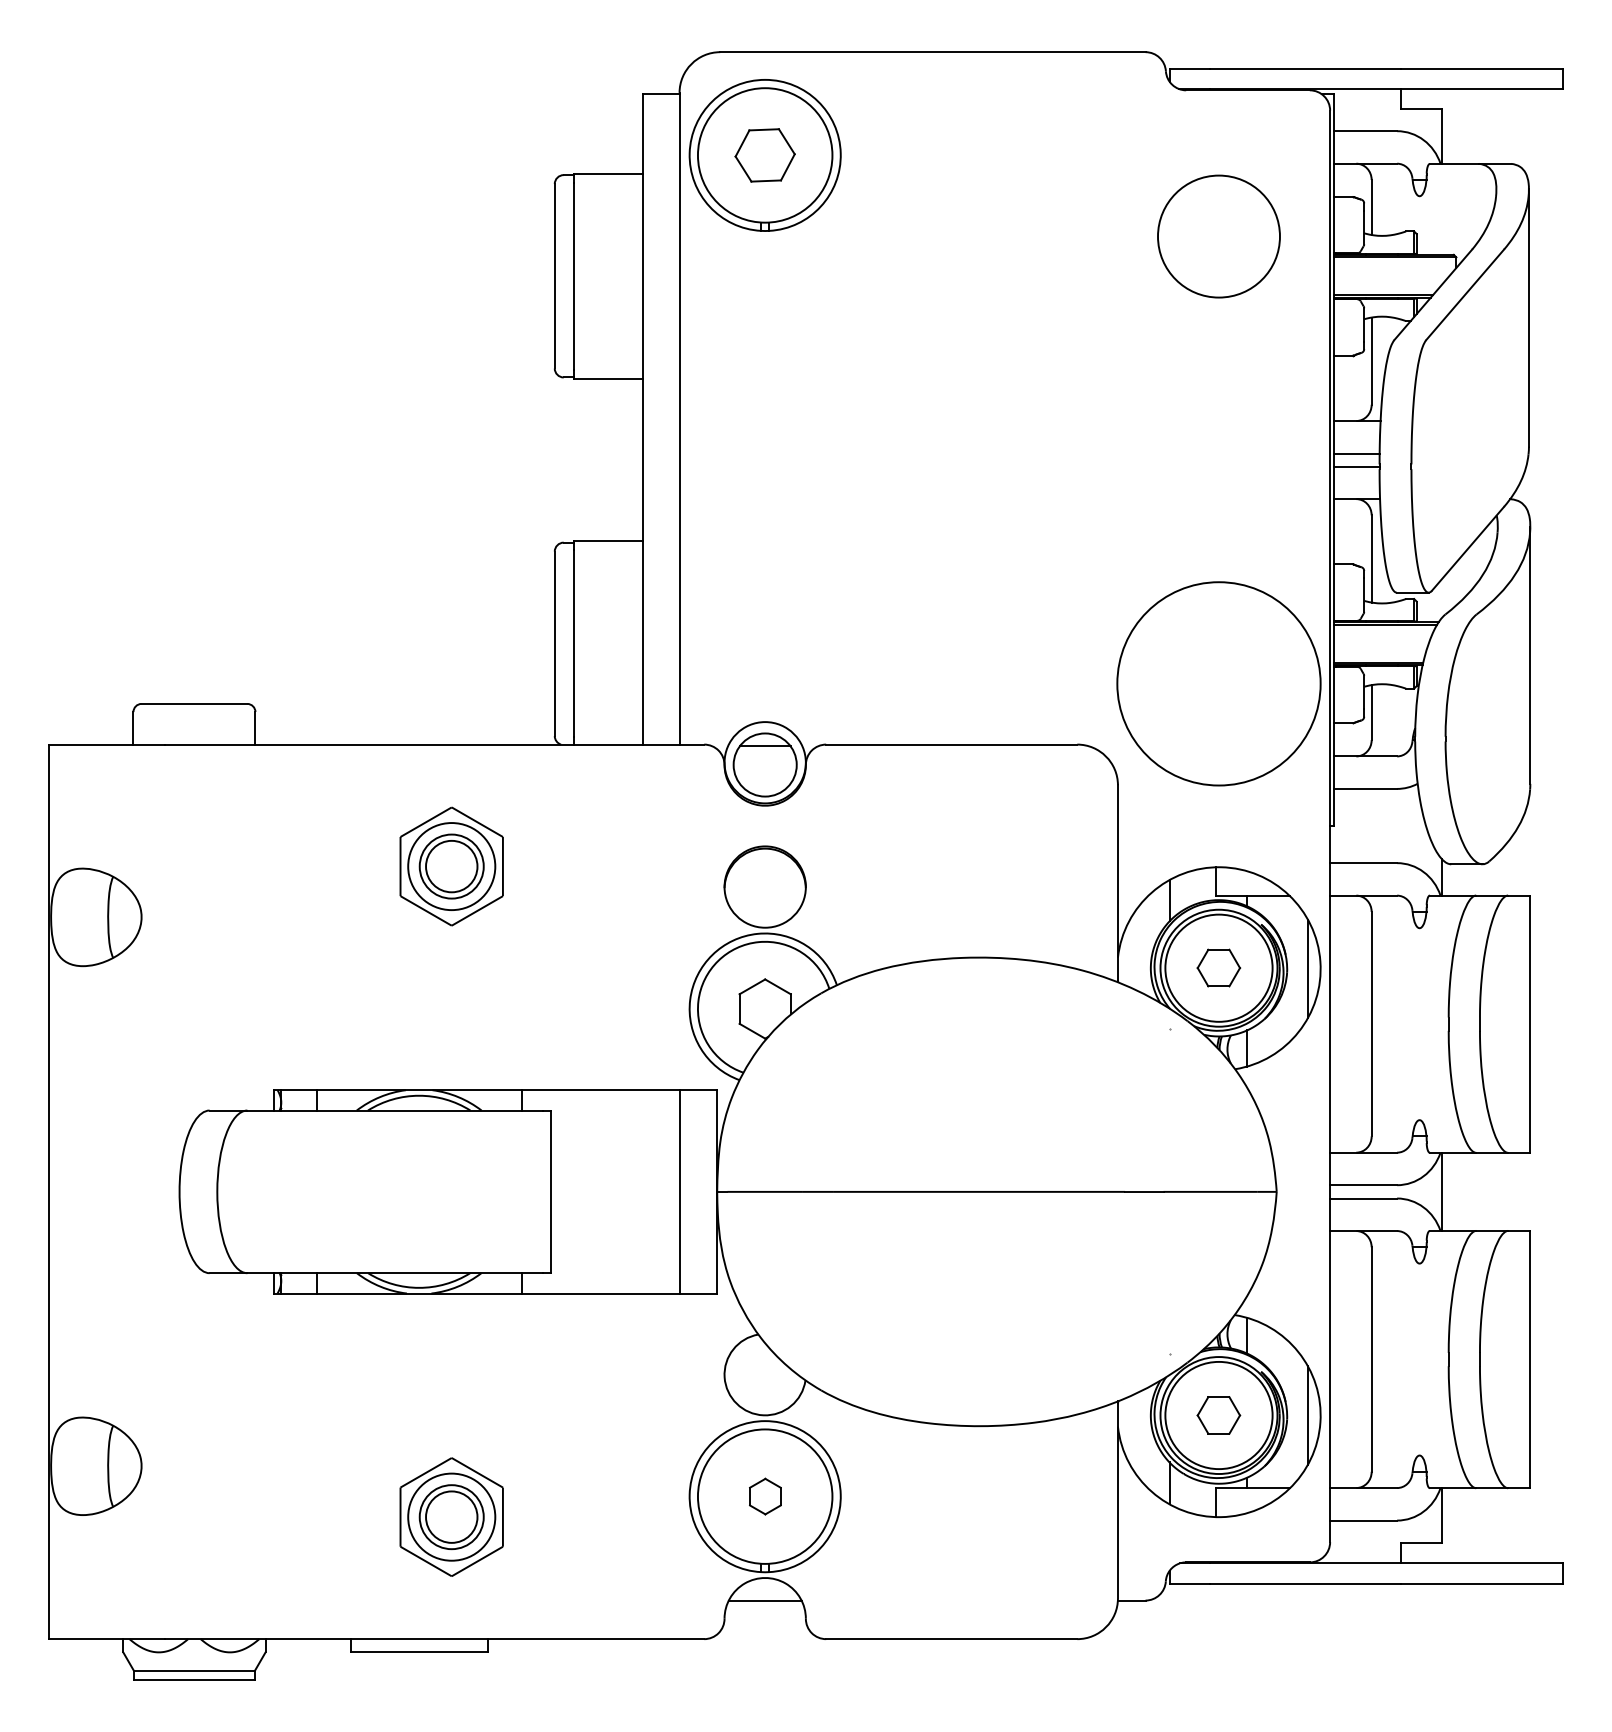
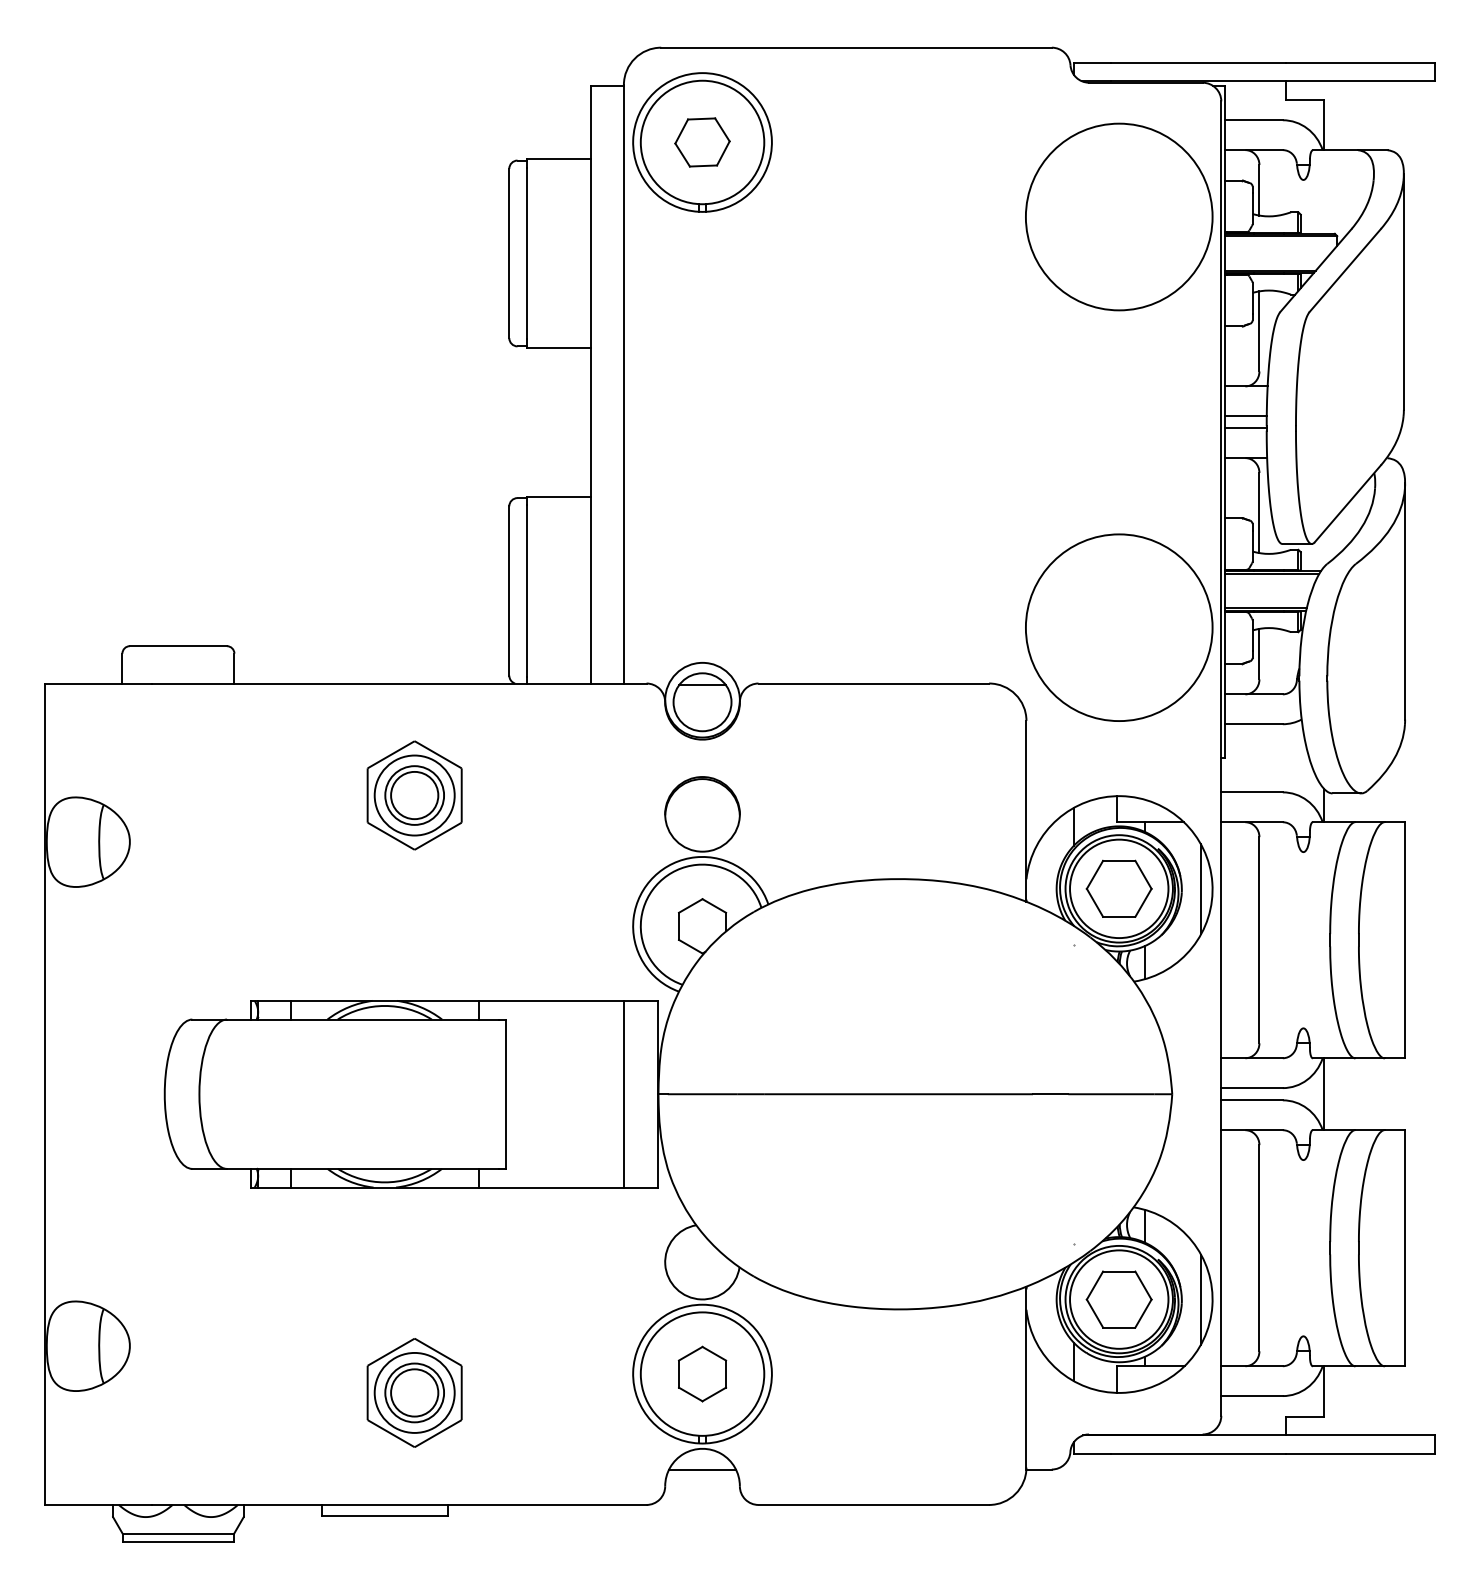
circle: (1218, 236) -> (1118, 216), size x1.67
part: (1218, 967) -> (1118, 888), size x1.67
part: (1218, 1415) -> (1118, 1299), size x1.67
part: (765, 1495) -> (702, 1373), size x1.67

